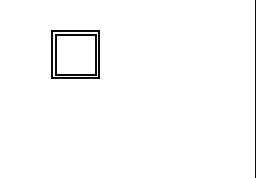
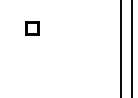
part: (75, 54) -> (32, 28), size x0.6

